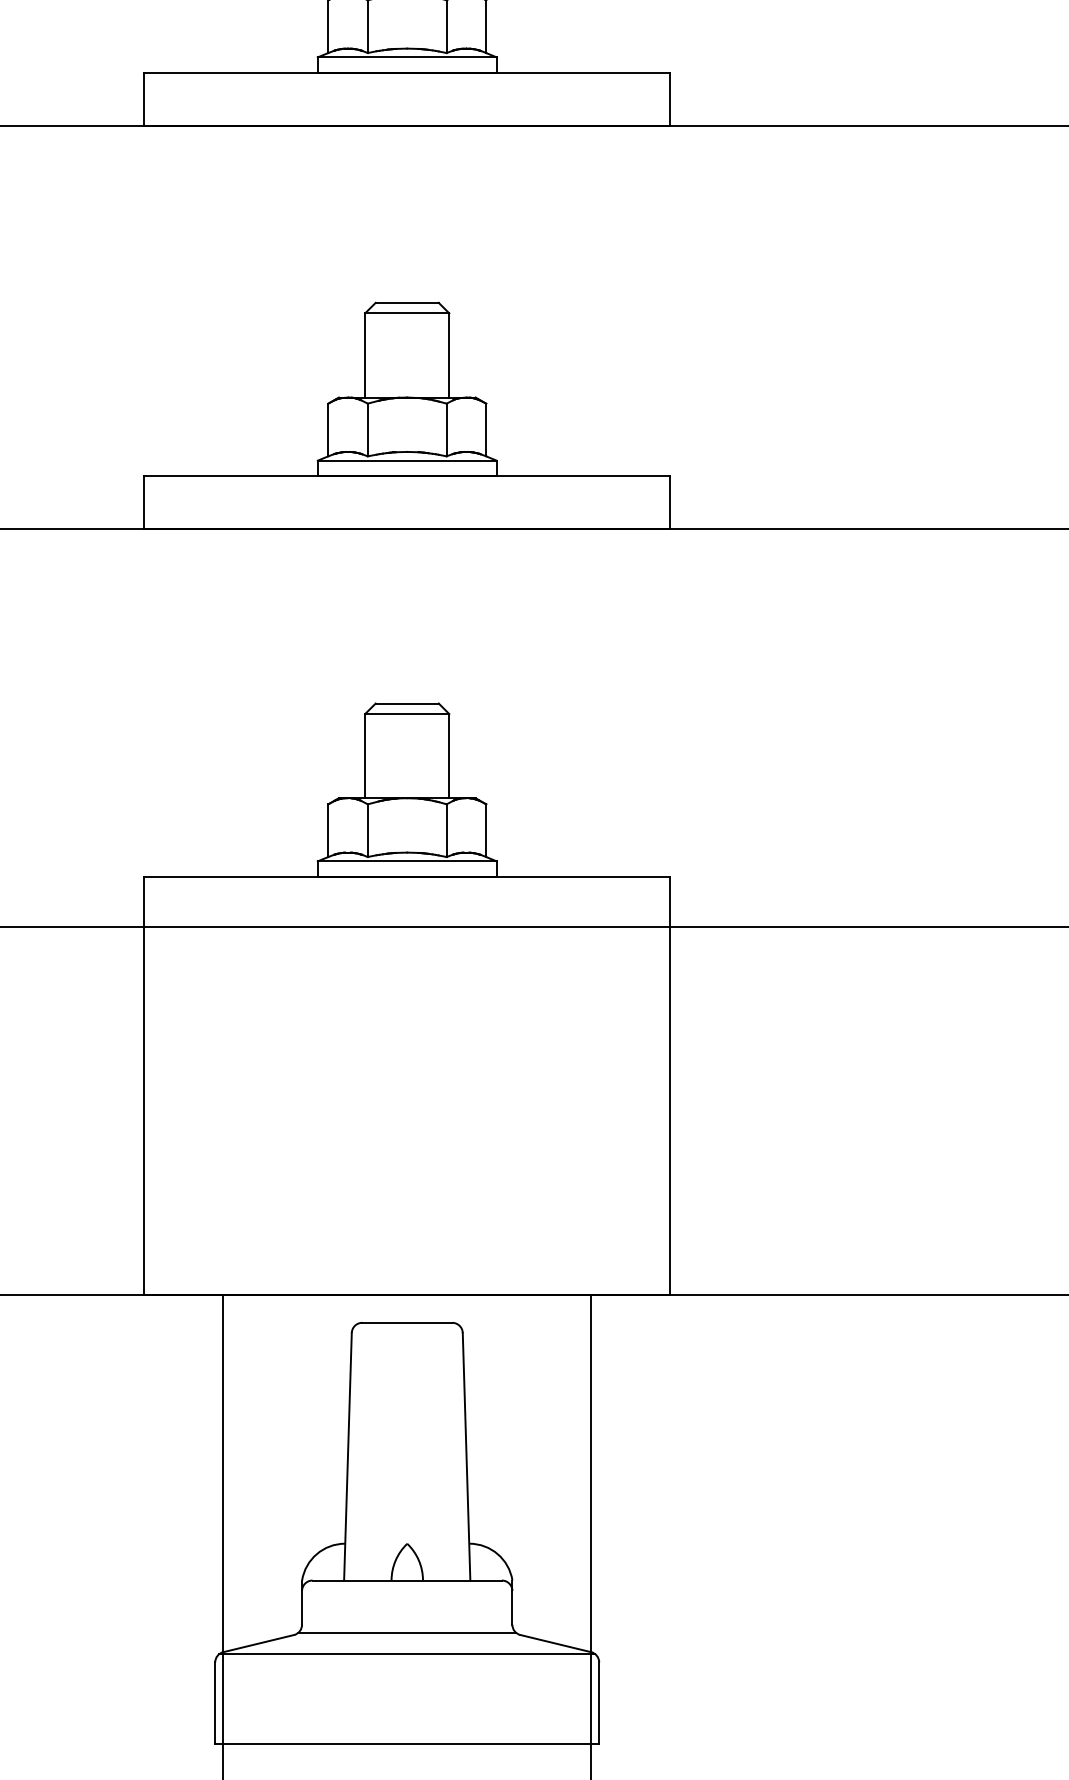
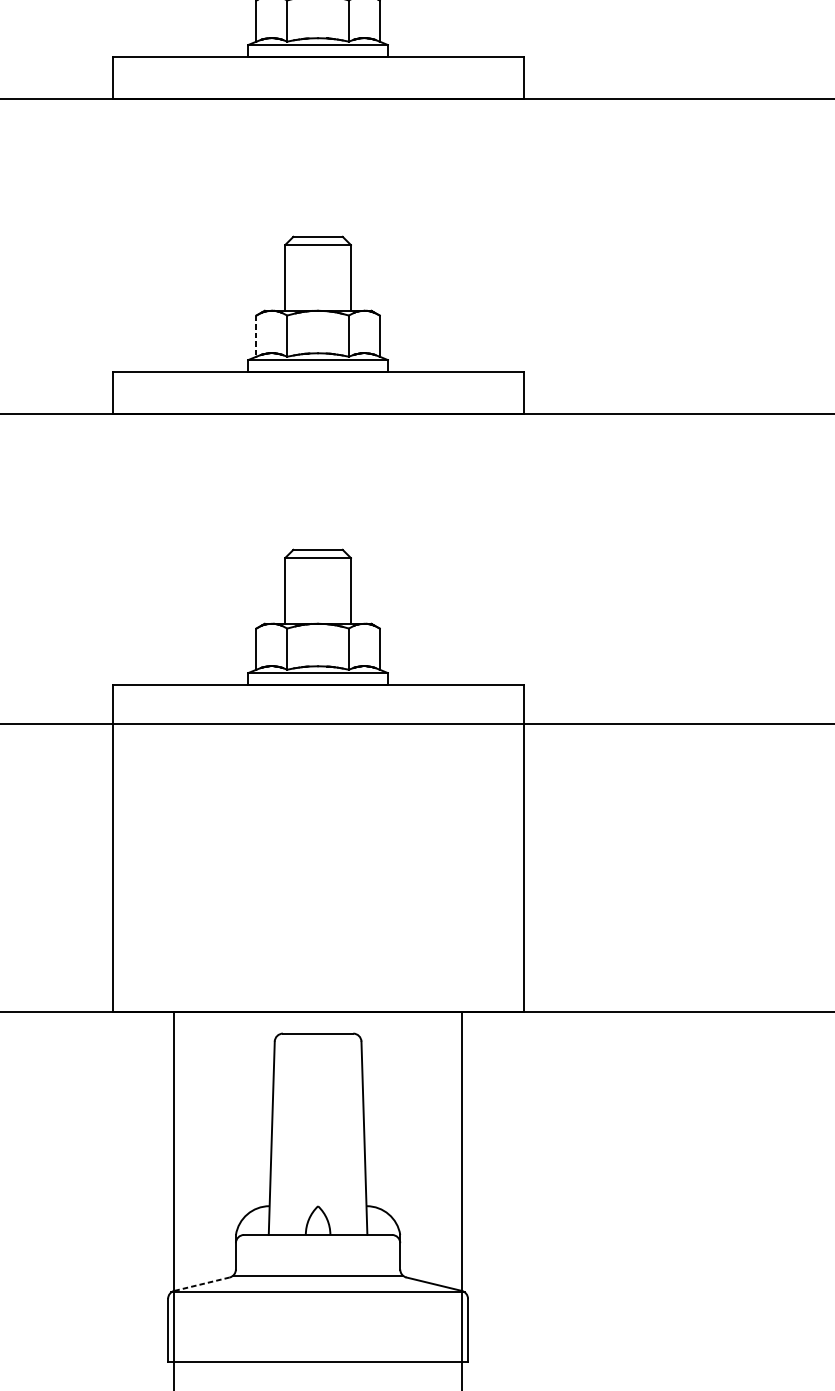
line: (328, 430) -> (256, 336), solid -> dashed
line: (259, 1643) -> (202, 1284), solid -> dashed

